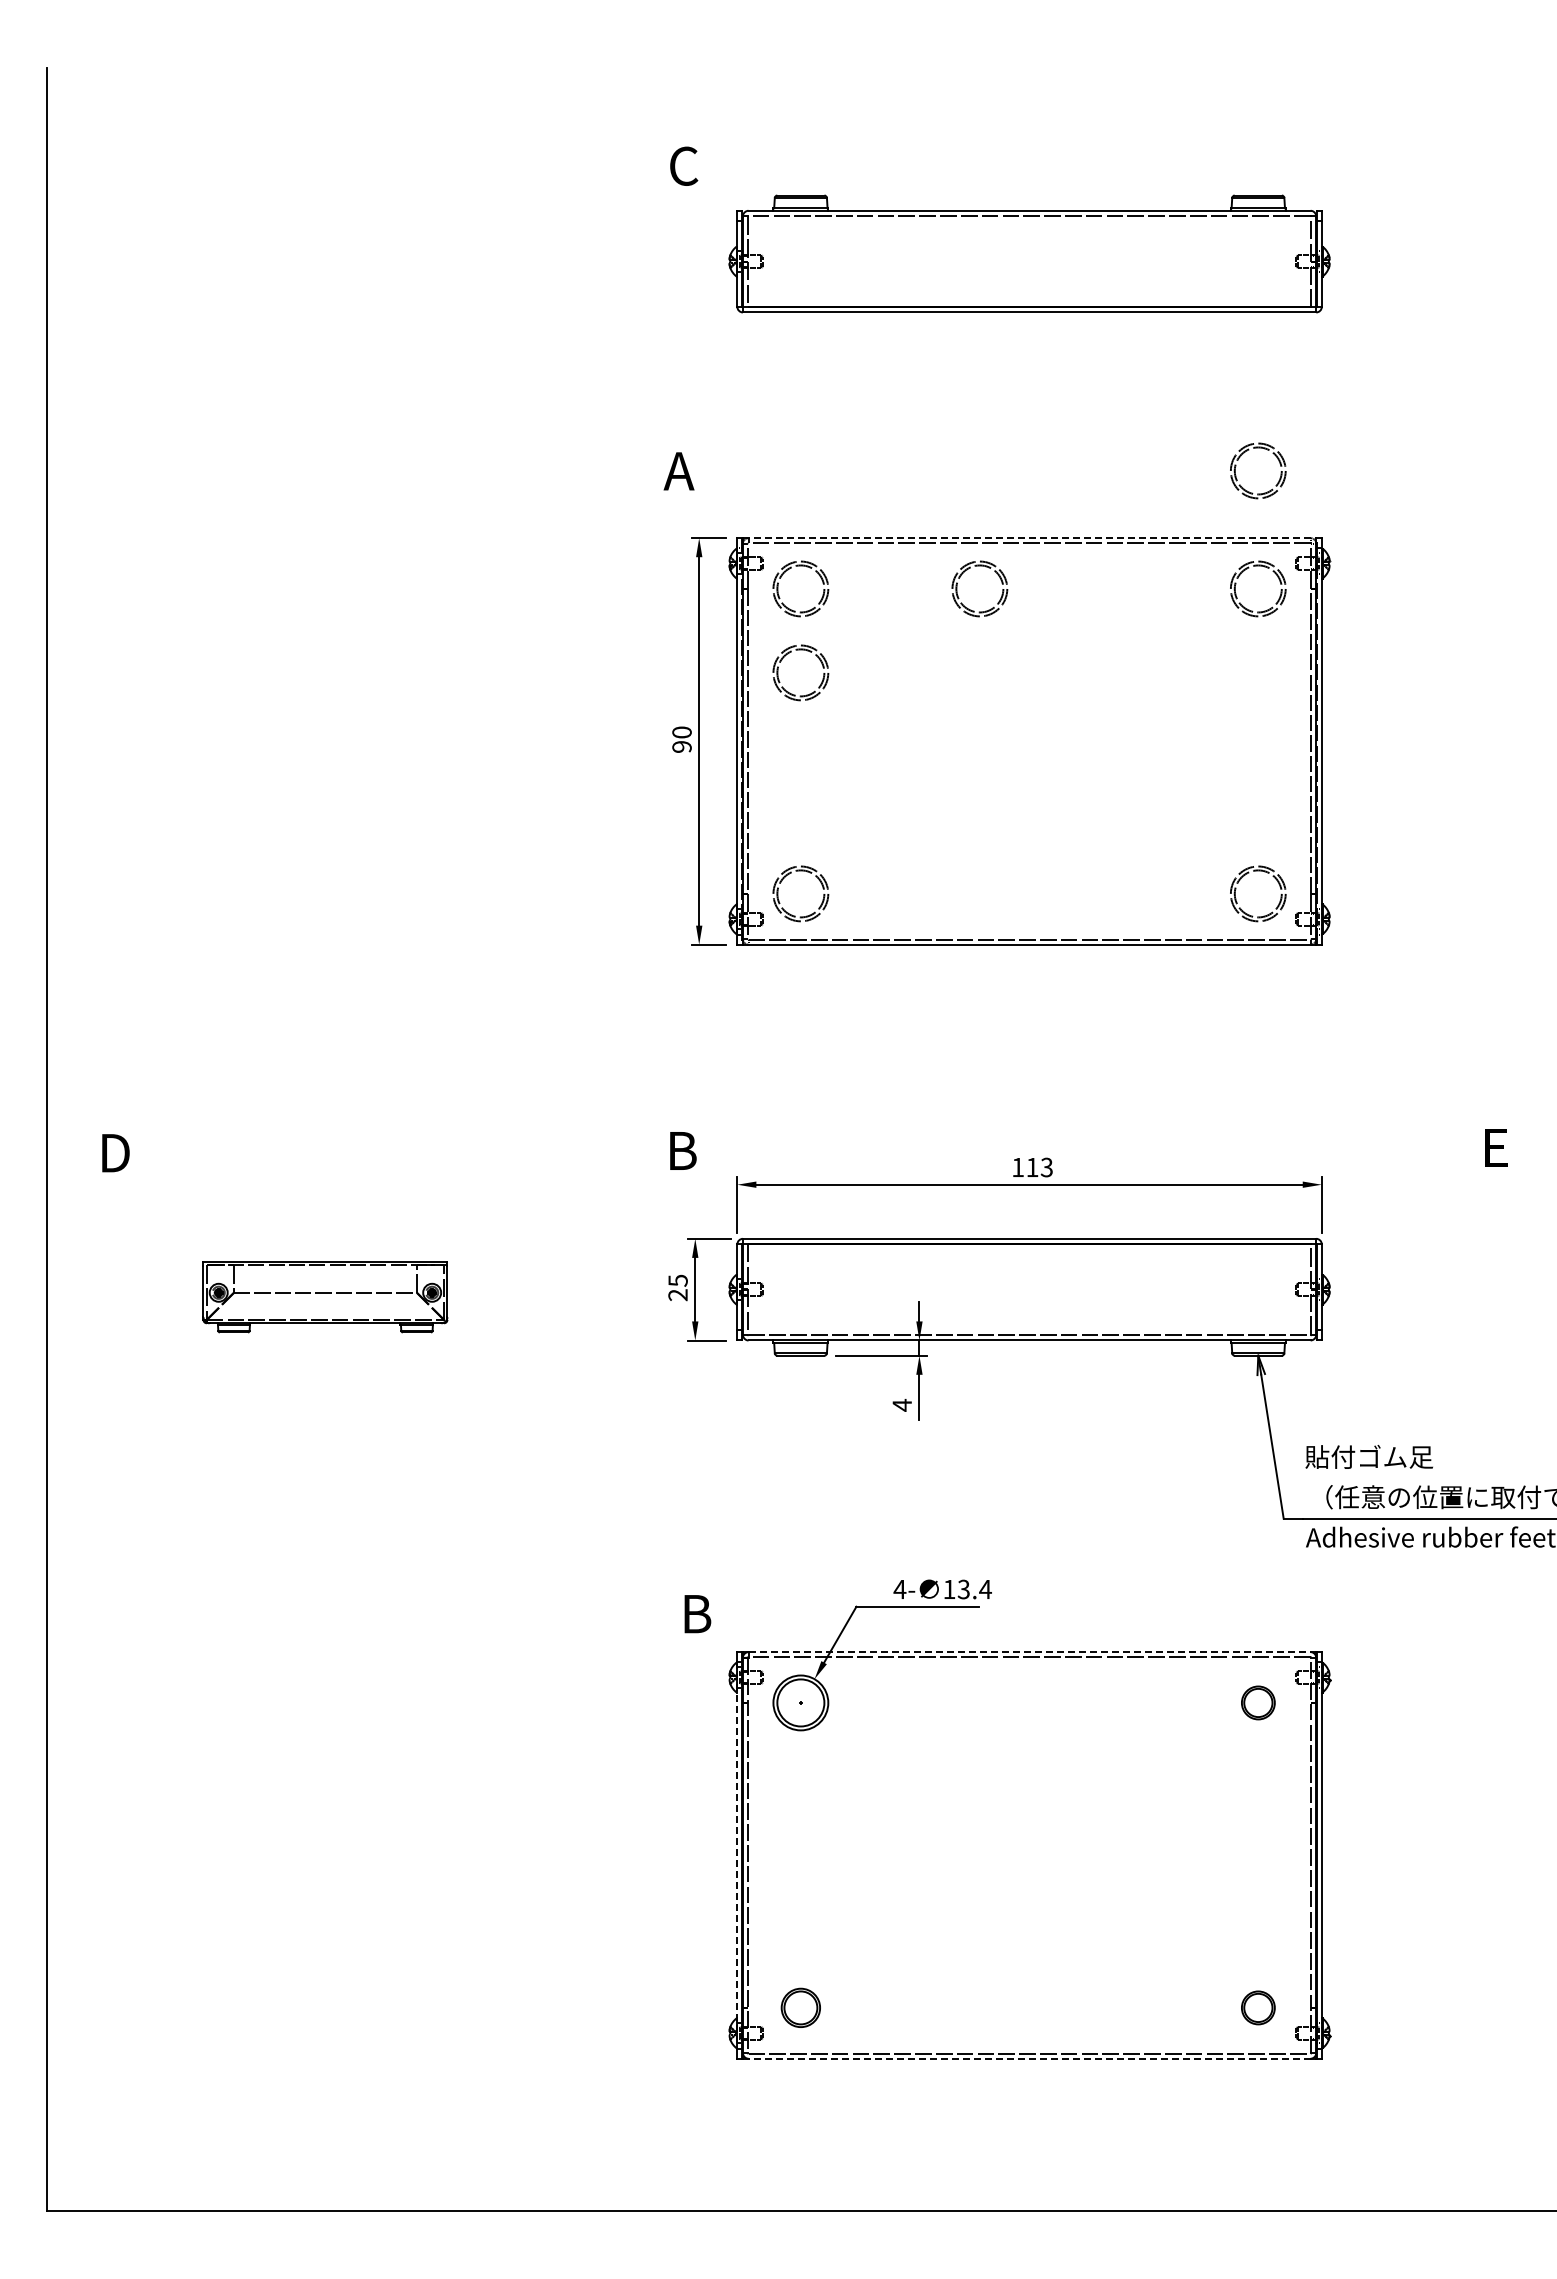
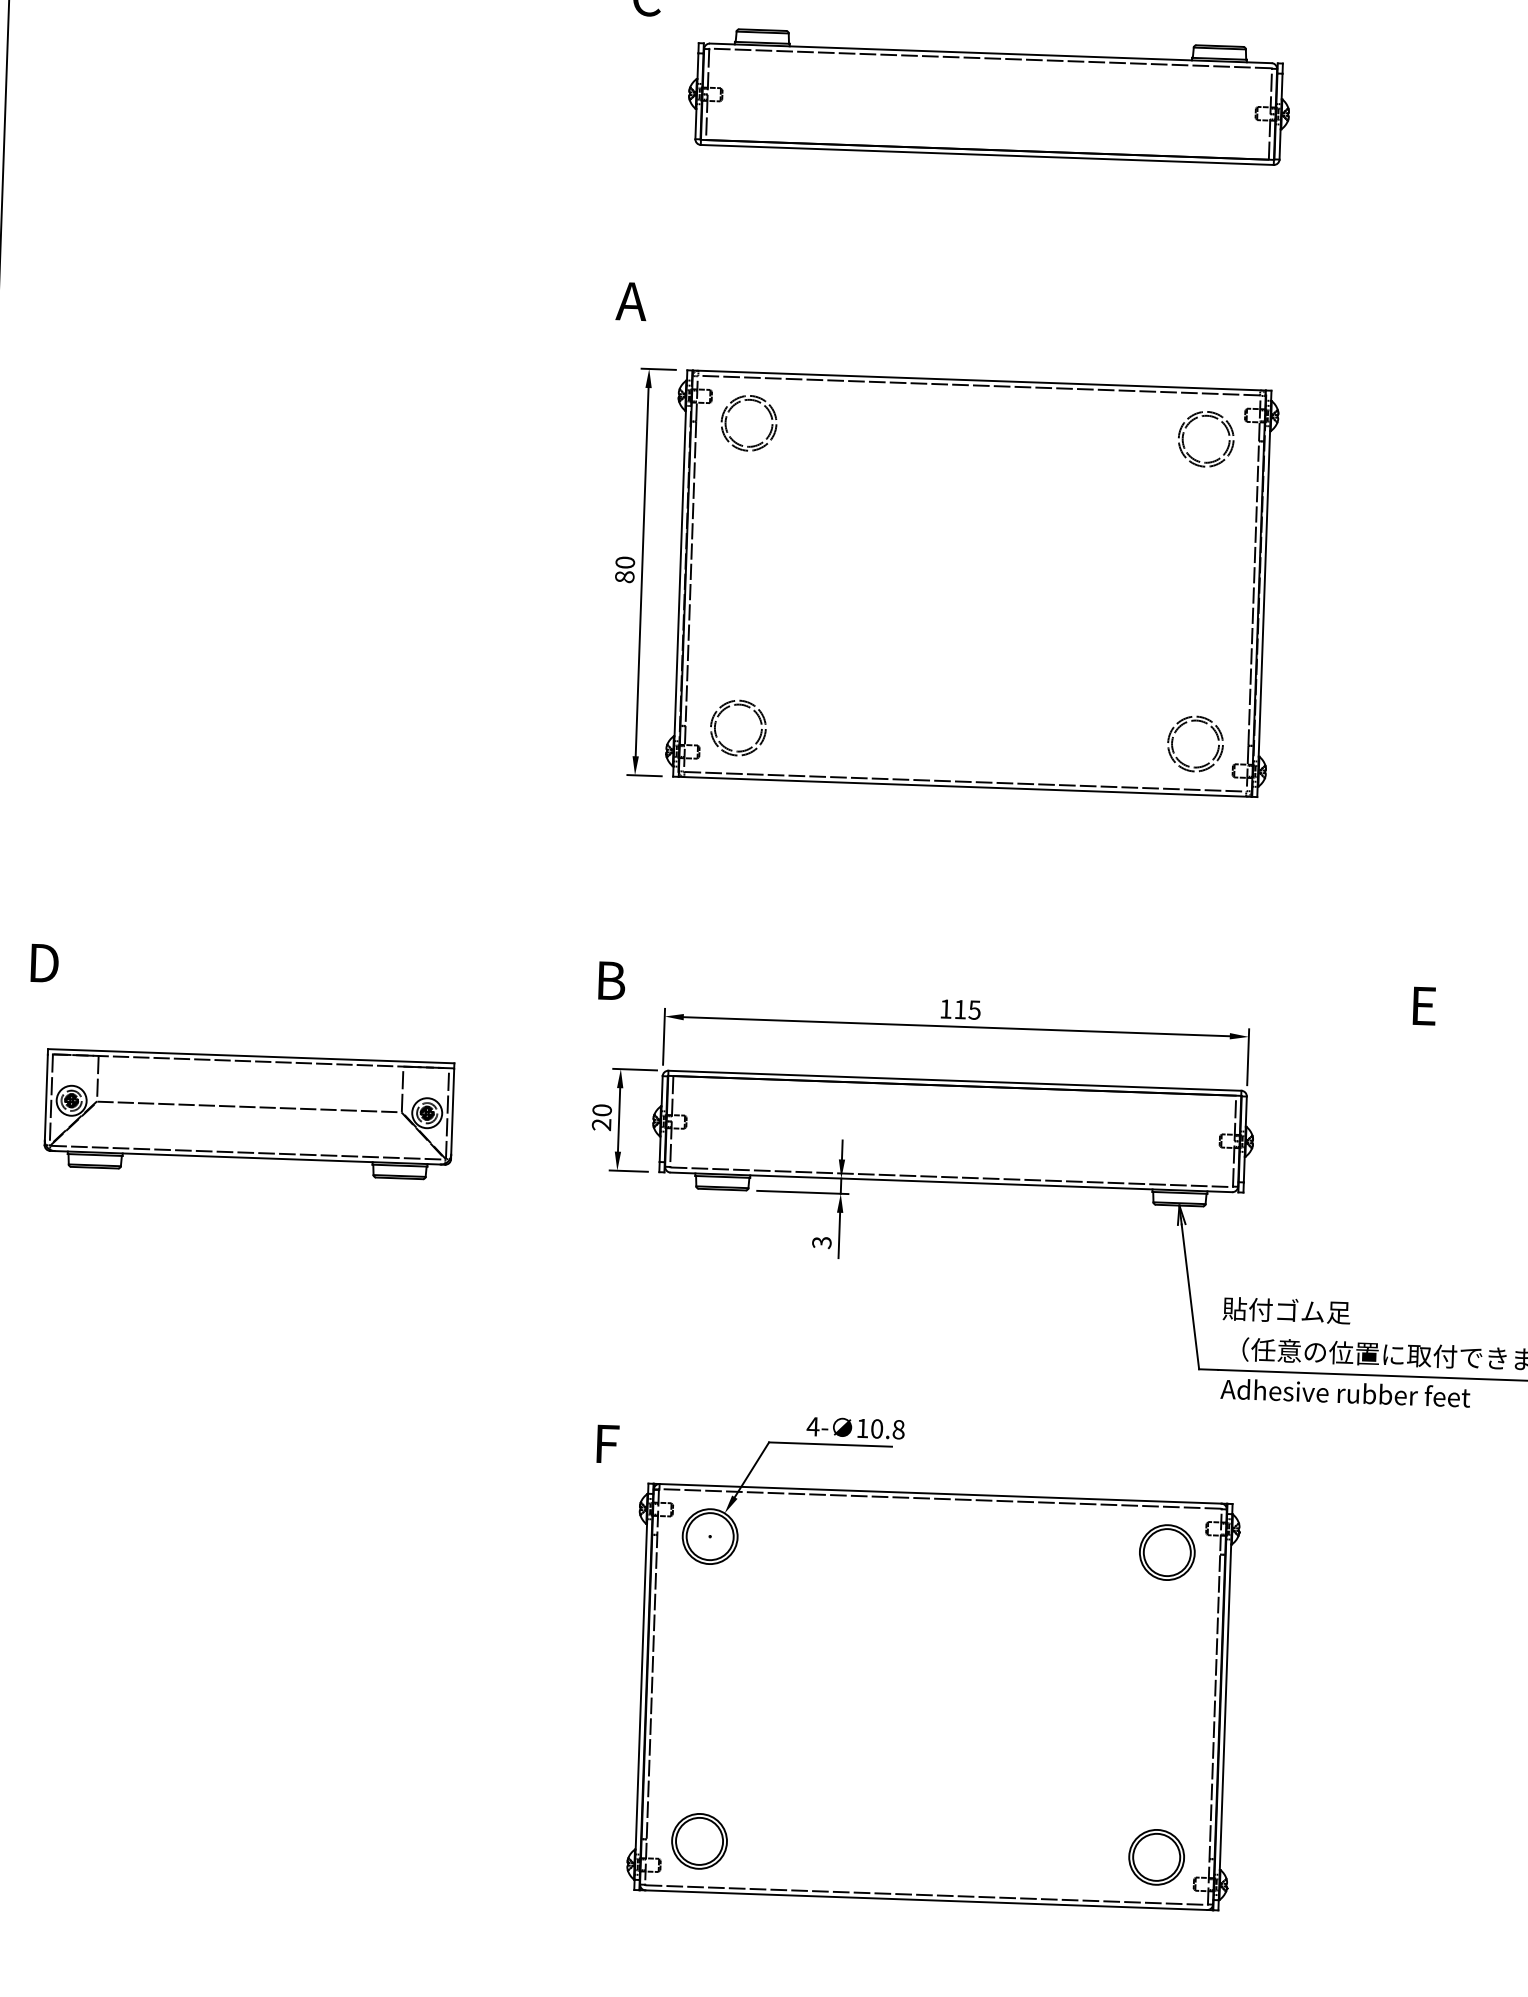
part: (1264, 449) -> (1217, 300), removed
line: (1029, 538) -> (979, 380), dashed -> solid
part: (967, 570) -> (916, 410), removed
part: (788, 654) -> (734, 488), removed
text: (681, 746) -> (624, 576), 90 -> 80
text: (1046, 1166) -> (974, 1009), 113 -> 115
text: (677, 1280) -> (601, 1110), 25 -> 20
part: (325, 1297) -> (249, 1114), size x1.67
text: (902, 1404) -> (822, 1241), 4 -> 3
text: (974, 1589) -> (887, 1429), 13.4 -> 10.8
text: (697, 1614) -> (609, 1444), B -> F
line: (1030, 1652) -> (941, 1494), dashed -> solid
part: (1258, 1702) -> (1167, 1552), size x1.67
line: (737, 1855) -> (641, 1686), dashed -> solid
part: (800, 2007) -> (699, 1840), size x1.43
part: (1258, 2007) -> (1156, 1856), size x1.67
line: (1029, 2058) -> (926, 1899), dashed -> solid

